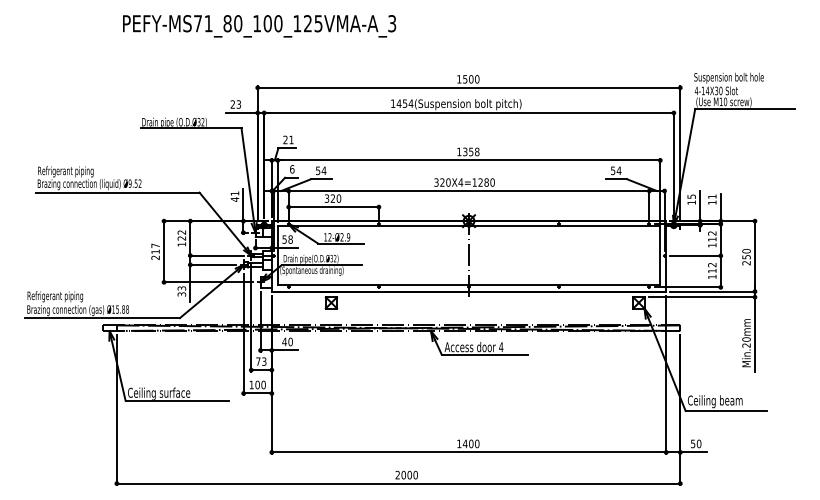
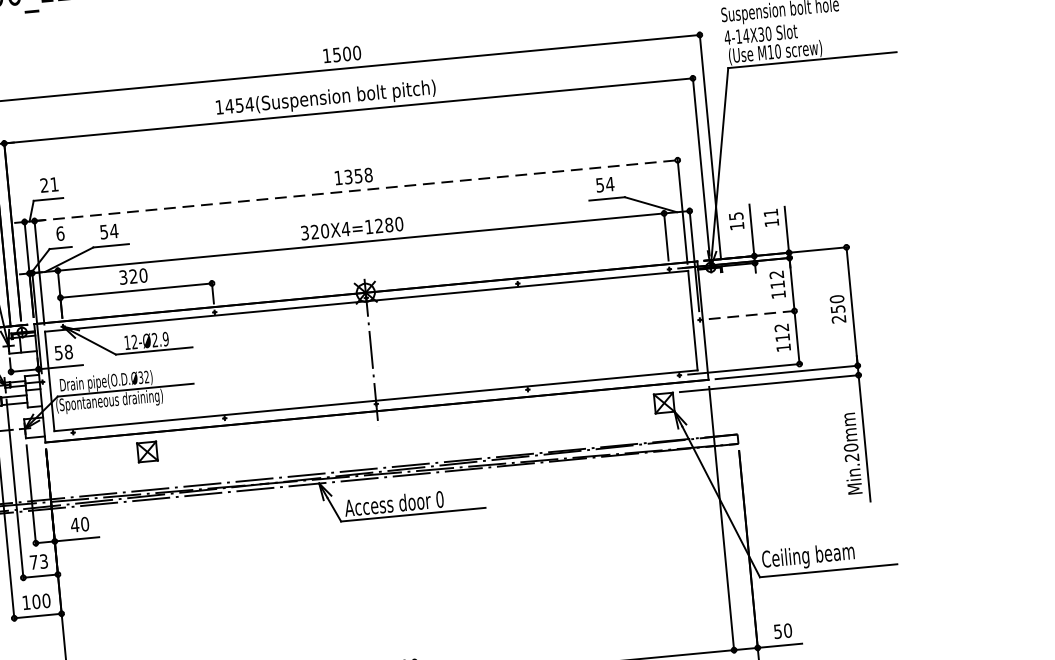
line: (469, 160) -> (356, 190), solid -> dashed
line: (696, 255) -> (753, 314), solid -> dashed
text: (501, 347) -> (440, 499), 4 -> 0

